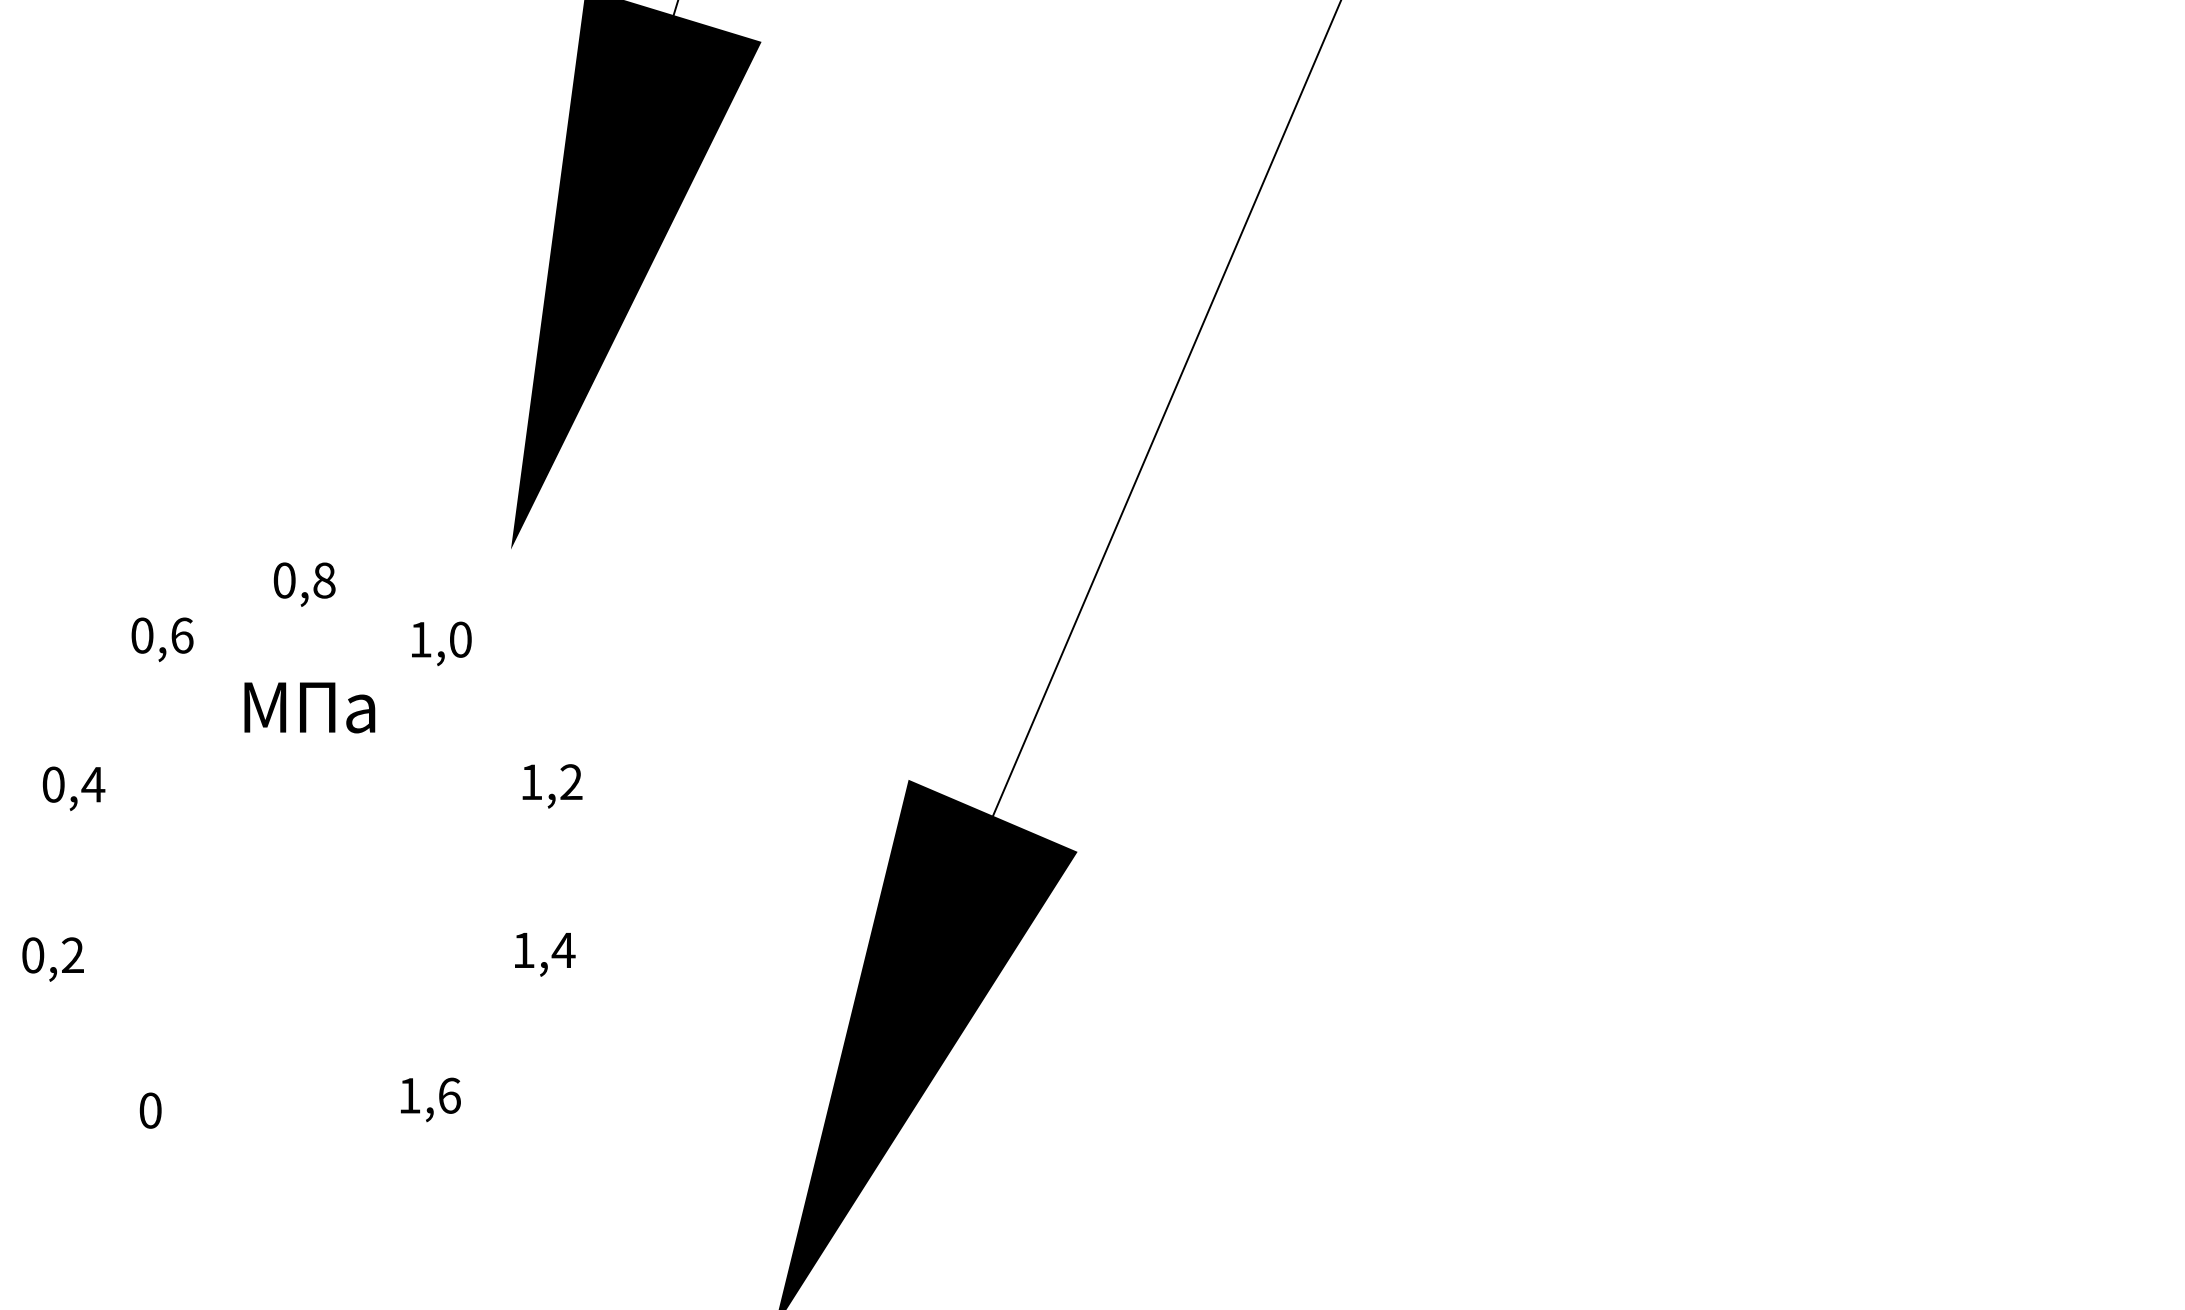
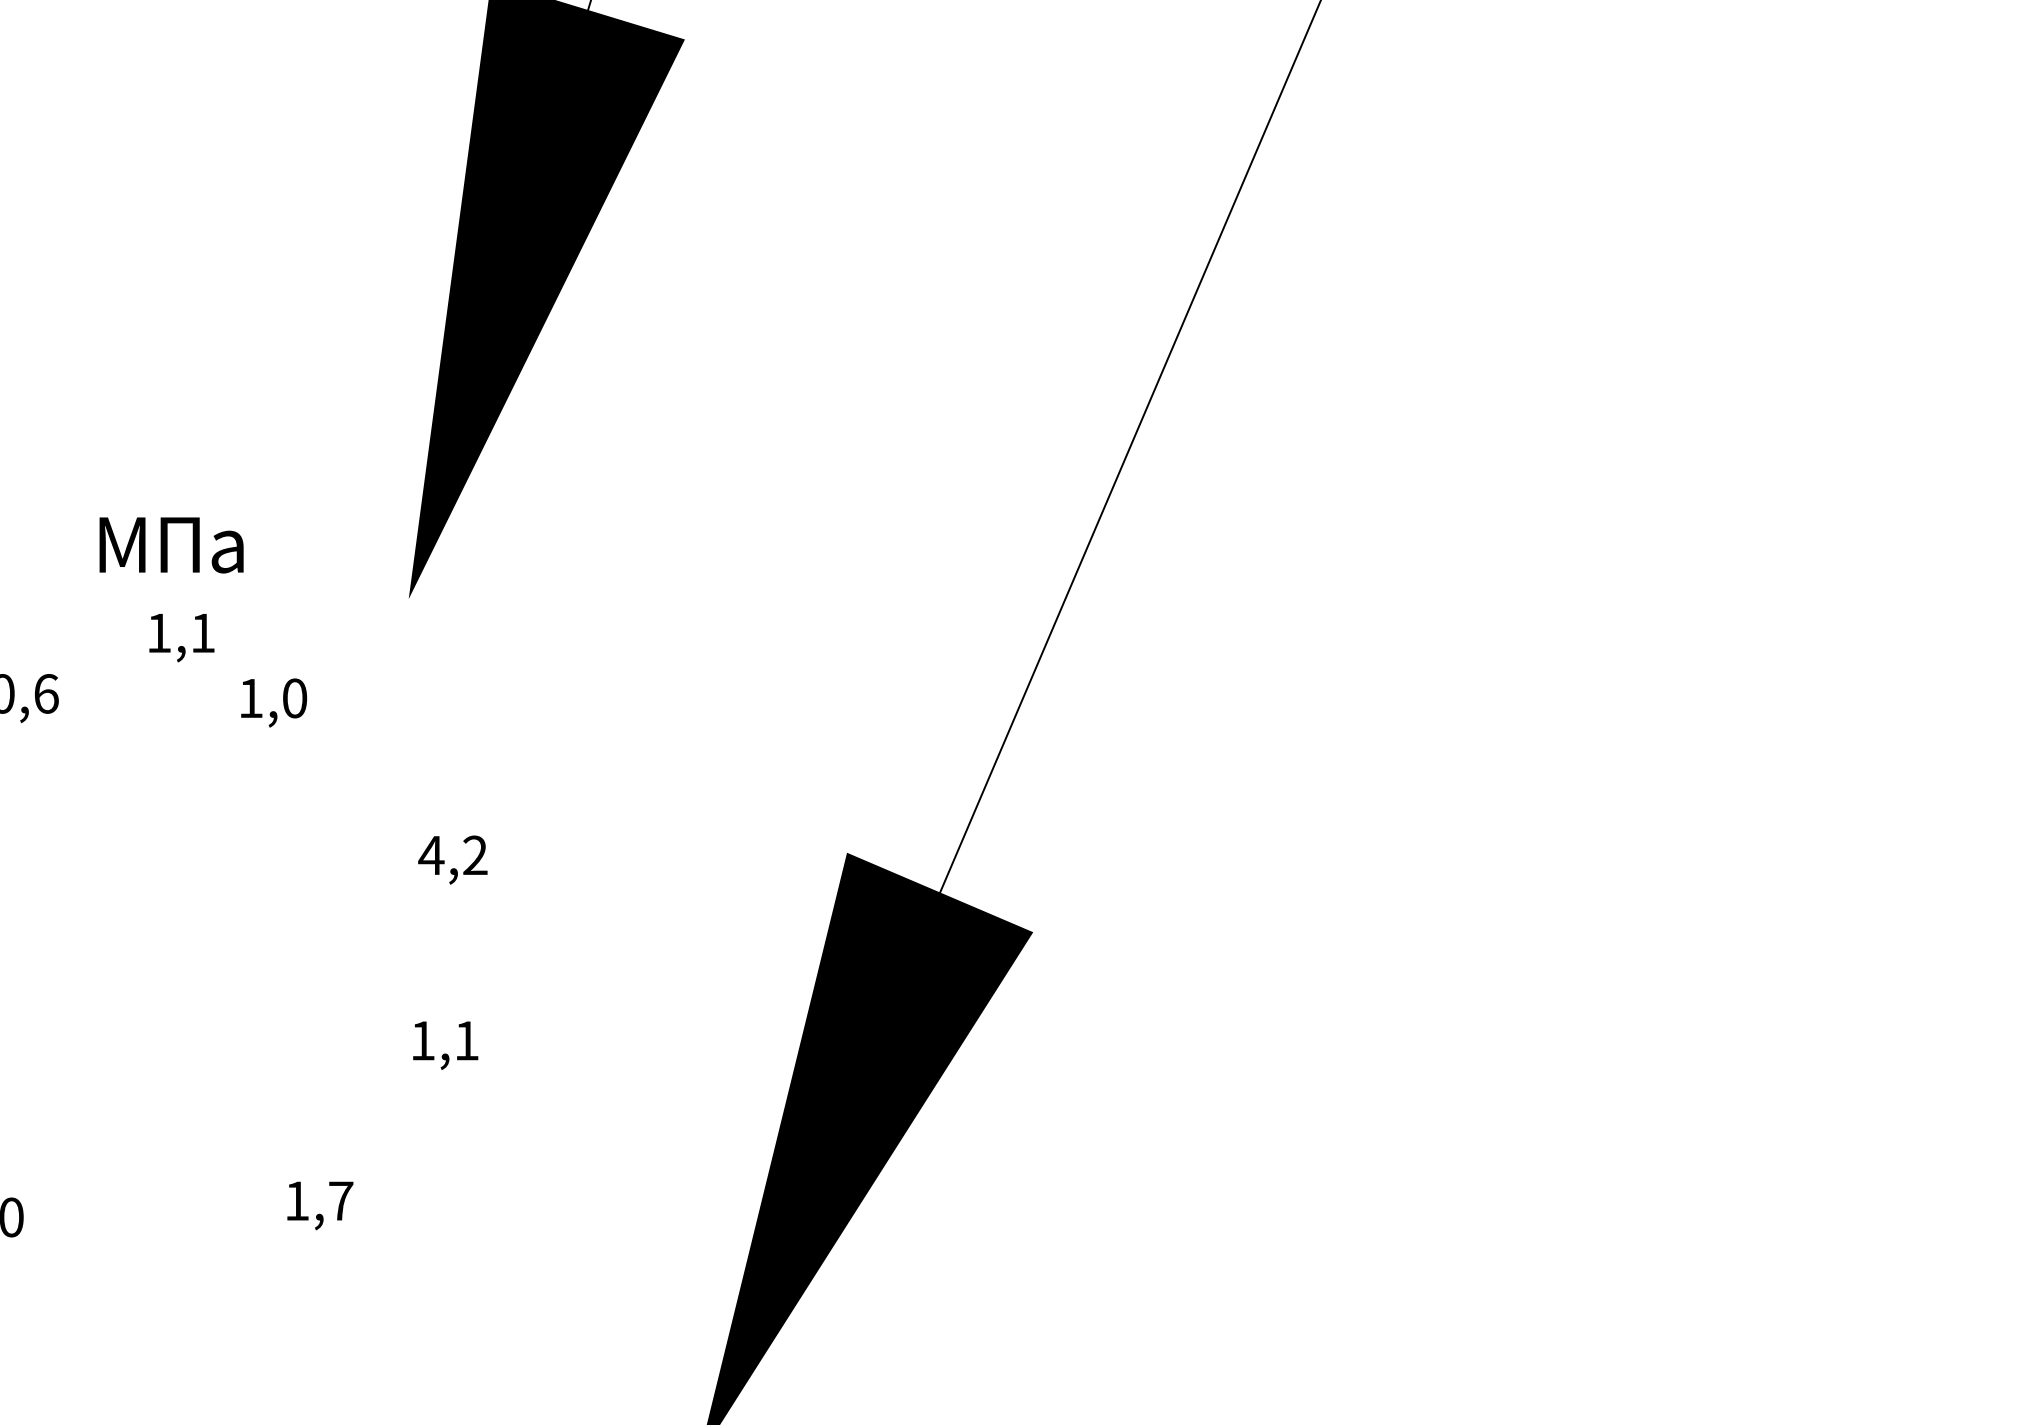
text: (304, 580) -> (181, 633), 0,8 -> 1,1
text: (441, 643) -> (273, 702), moved
text: (309, 707) -> (171, 544), moved
text: (531, 781) -> (431, 854), 1,2 -> 4,2
text: (563, 950) -> (466, 1040), 1,4 -> 1,1
text: (449, 1095) -> (340, 1200), 1,6 -> 1,7

